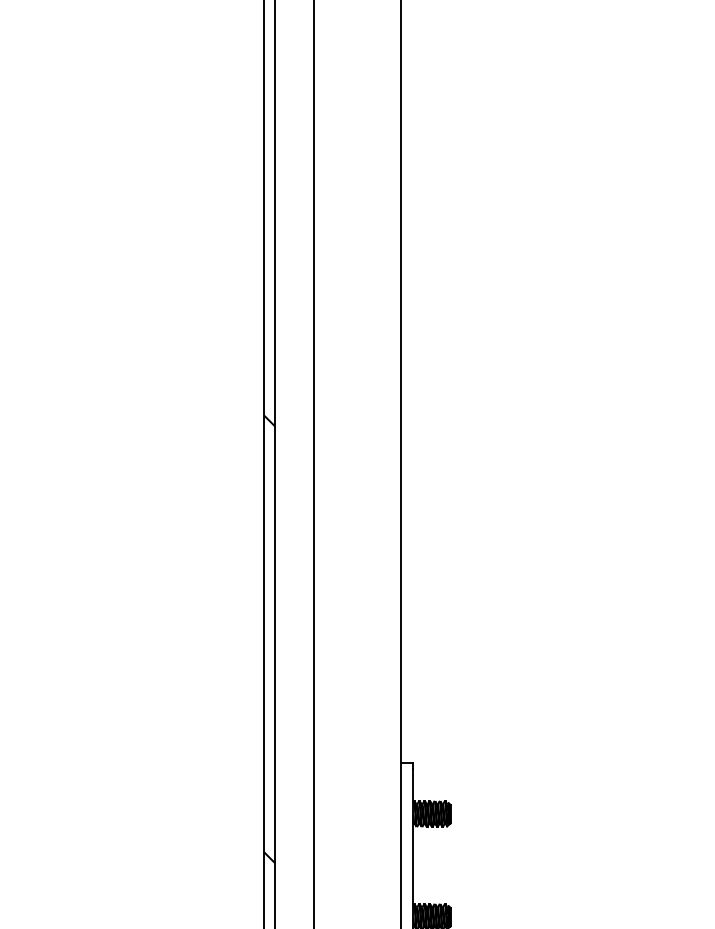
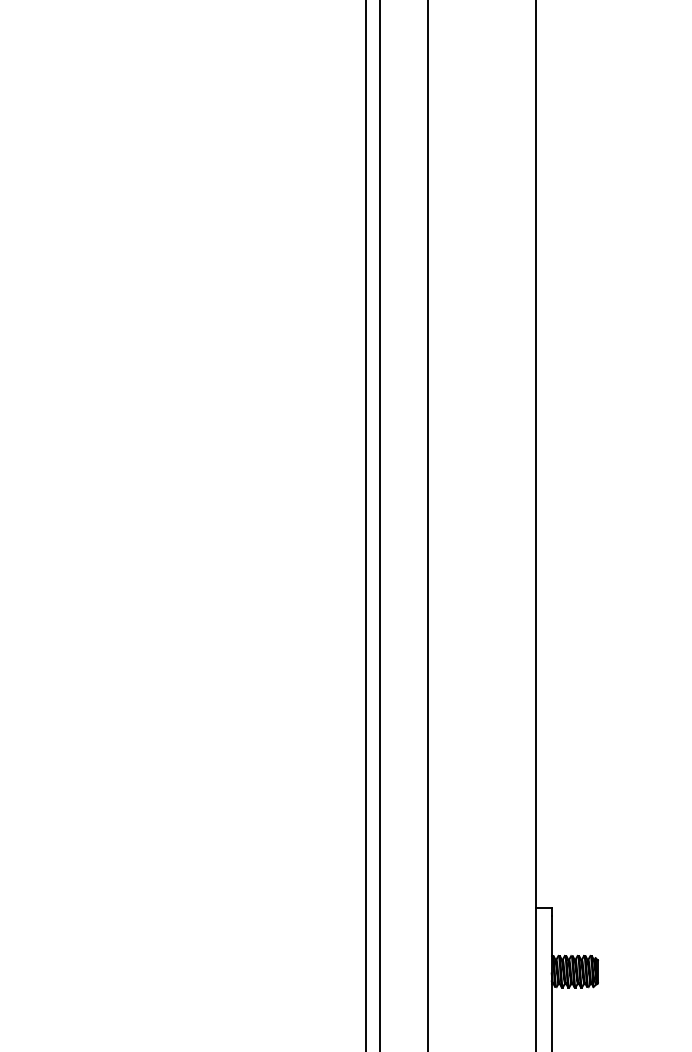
hatch: (269, 639) -> (372, 754), removed

